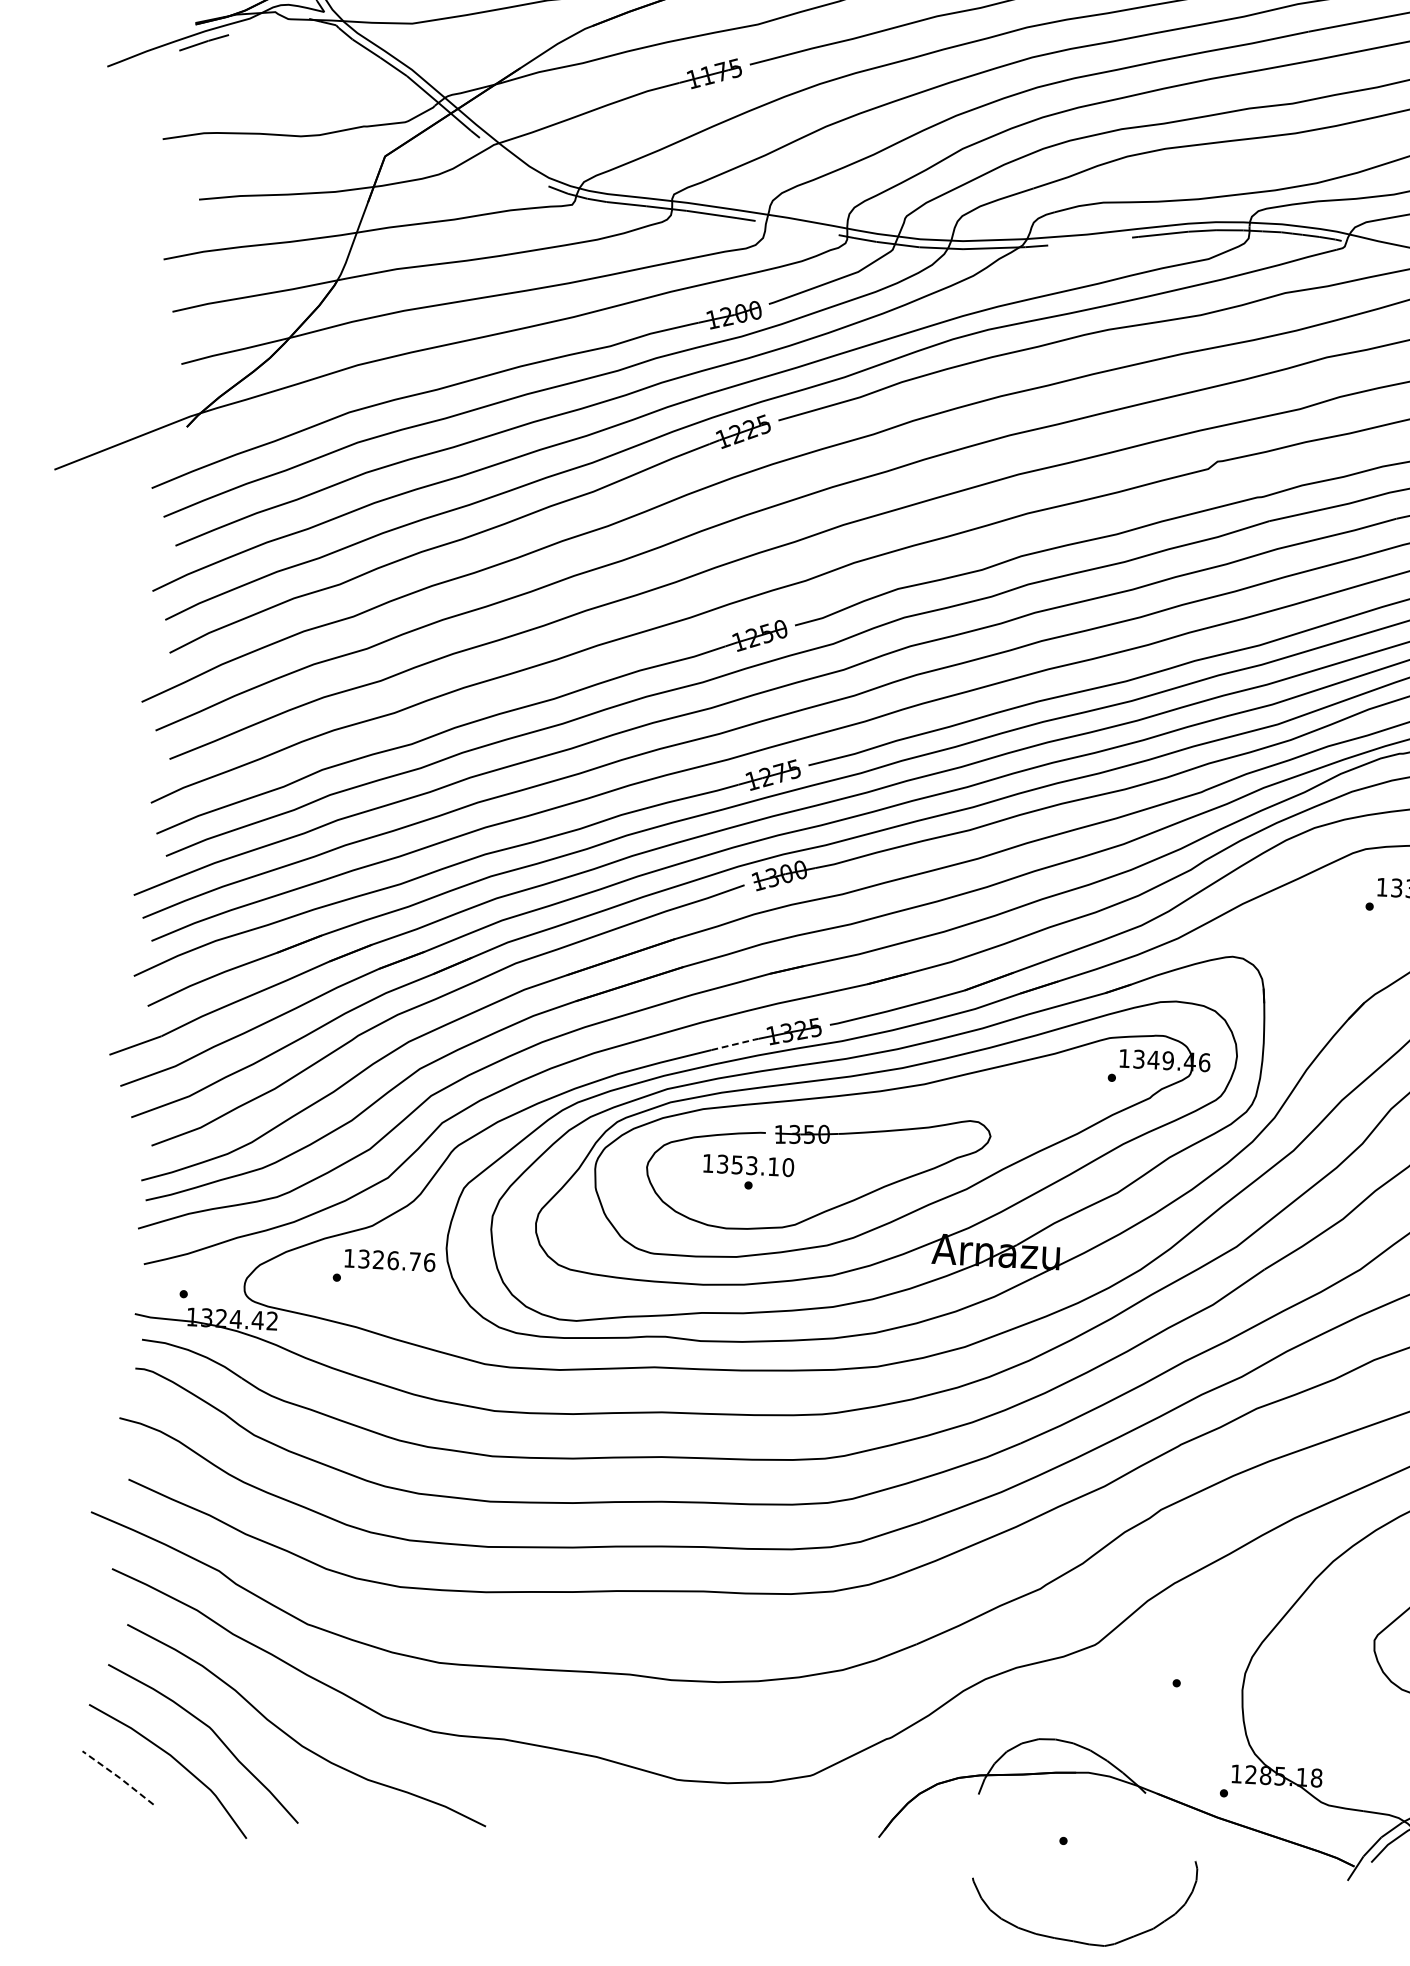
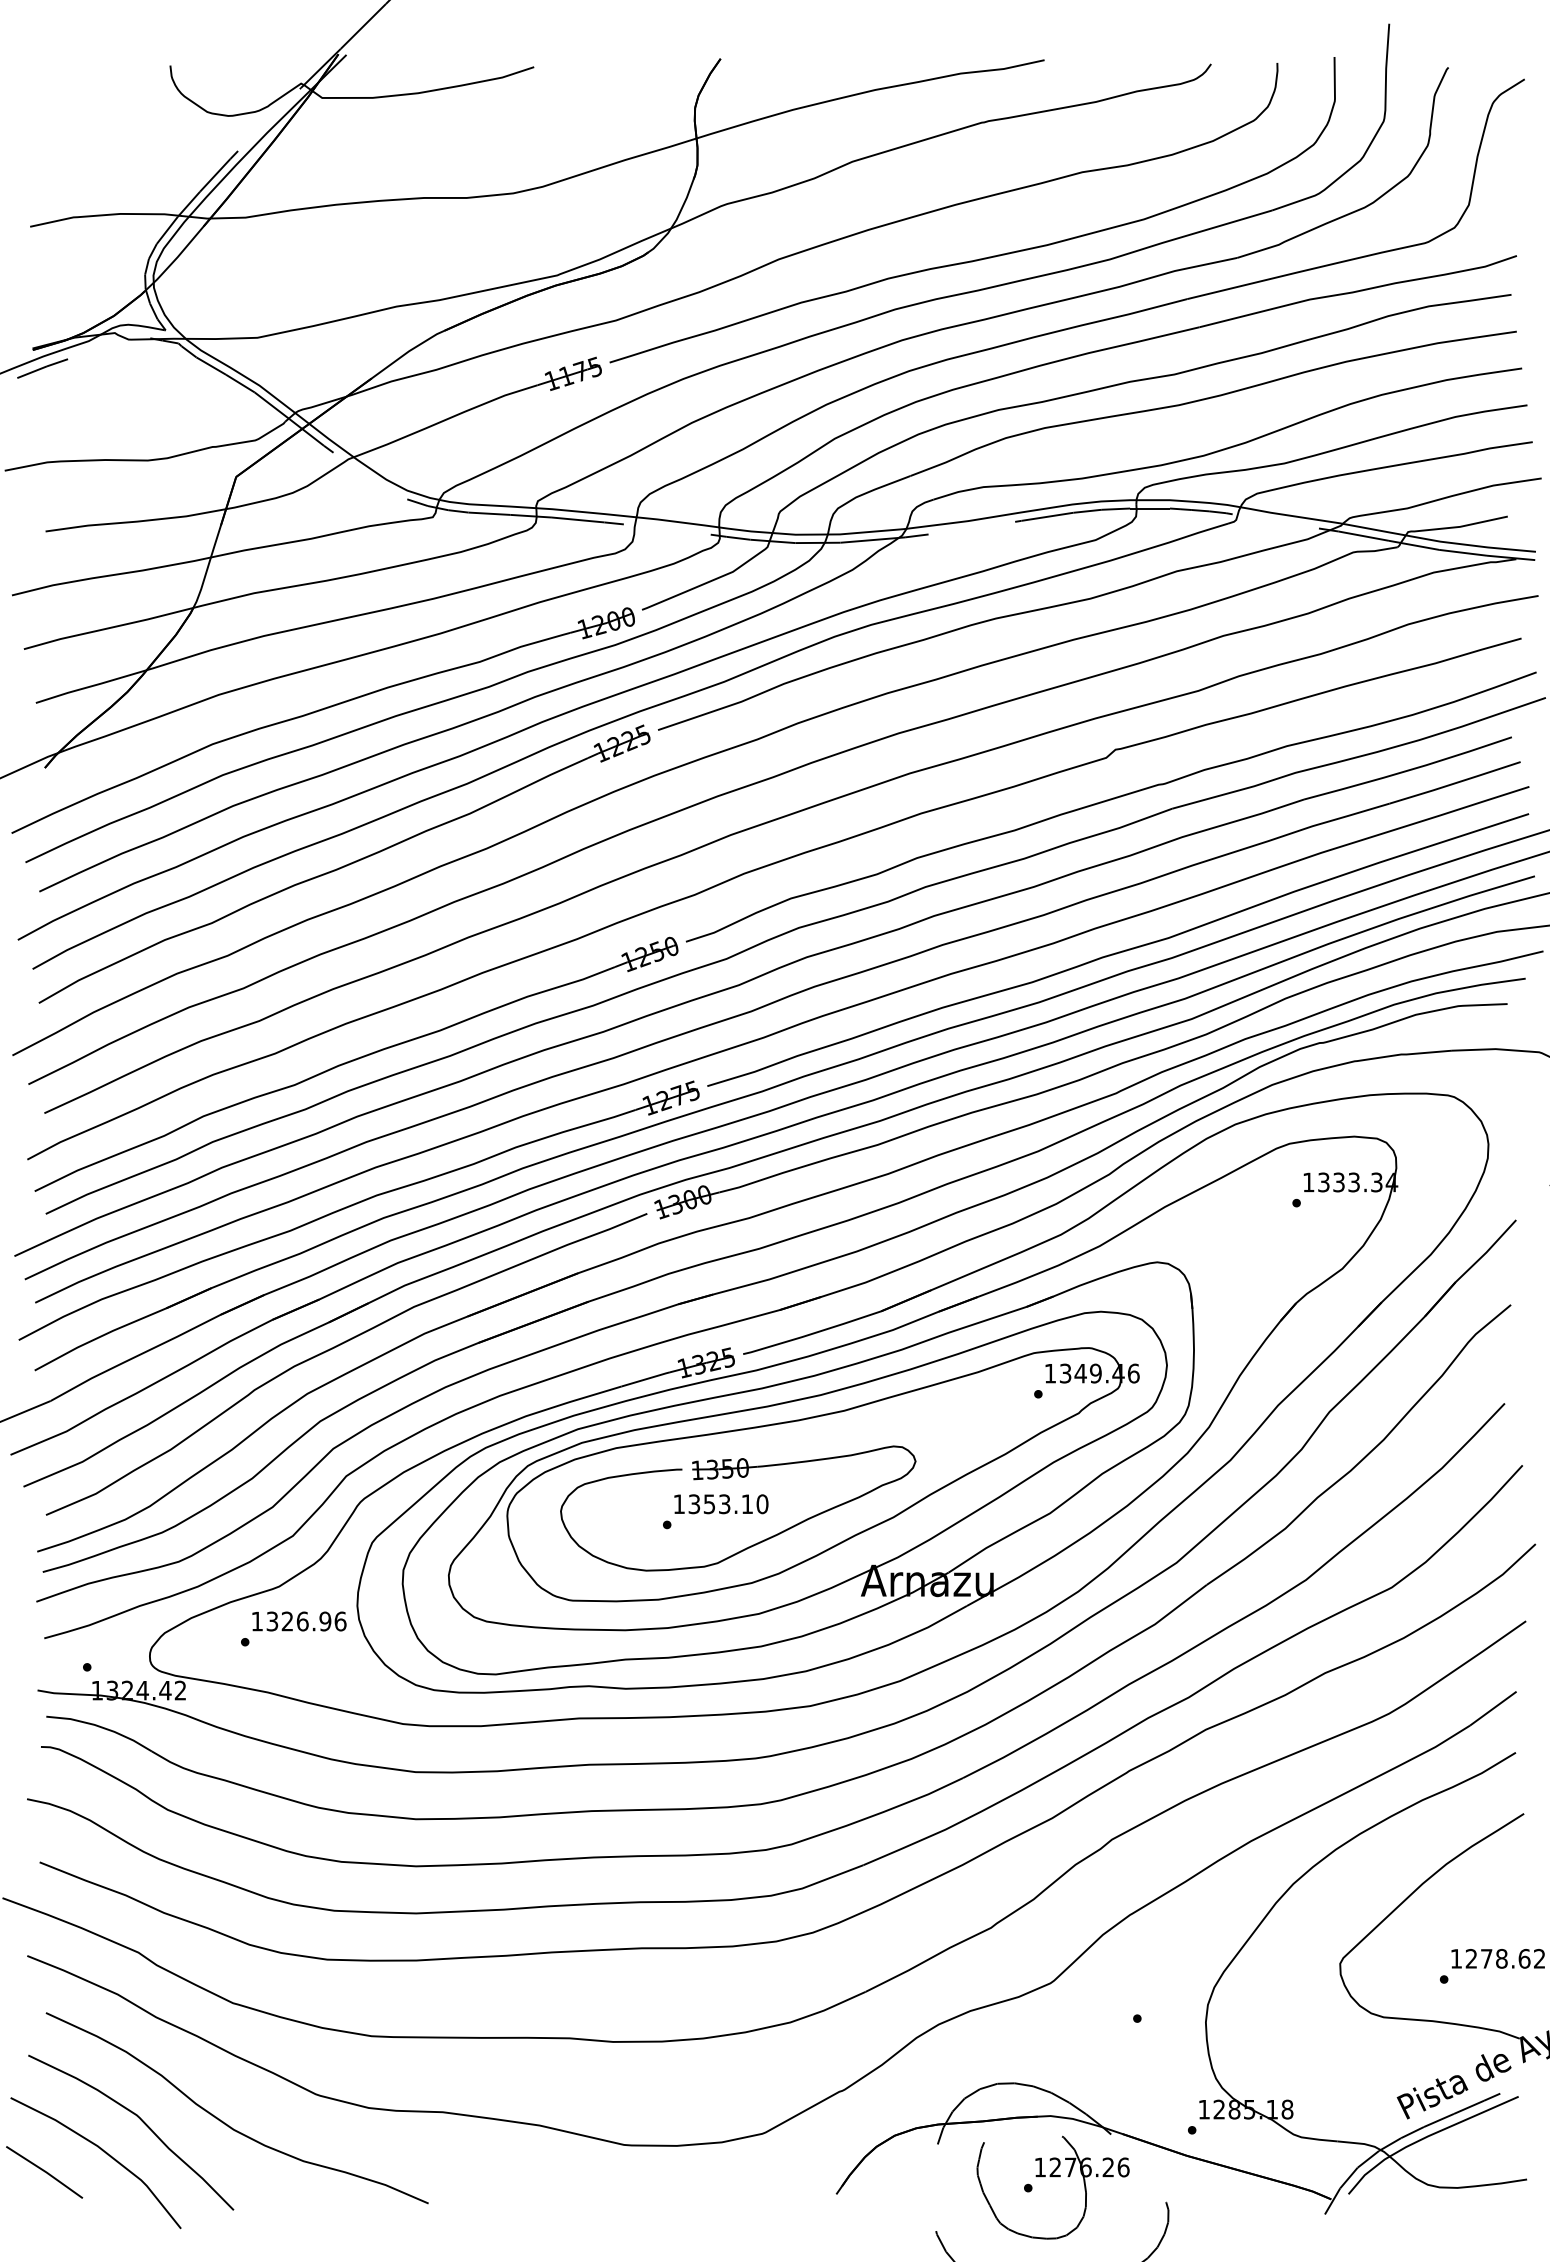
line: (735, 1044) -> (646, 1379), dashed -> solid
text: (748, 1165) -> (721, 1504), moved
text: (415, 1261) -> (325, 1621), 1326.76 -> 1326.96
line: (119, 1777) -> (45, 2171), dashed -> solid
part: (1087, 1830) -> (1052, 2176), added

